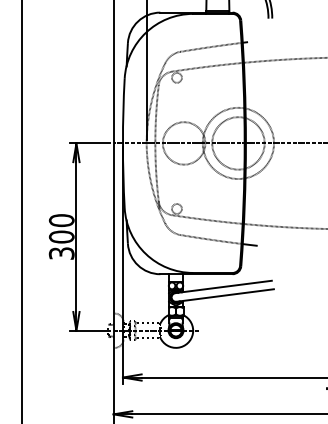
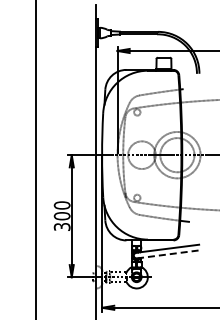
line: (224, 295) -> (168, 254), solid -> dashed

